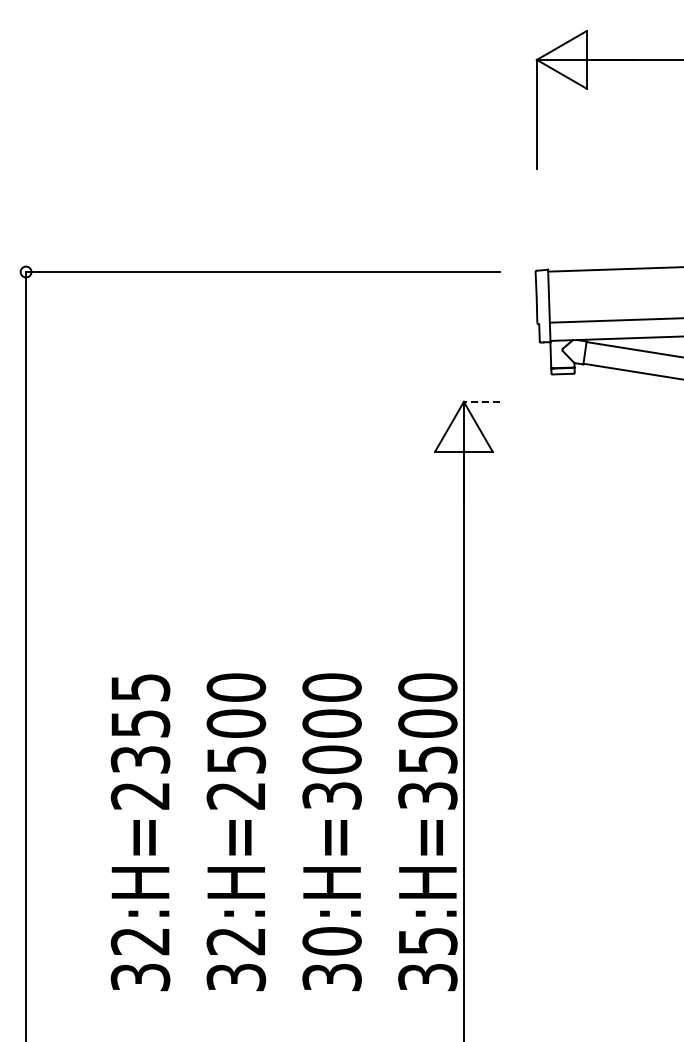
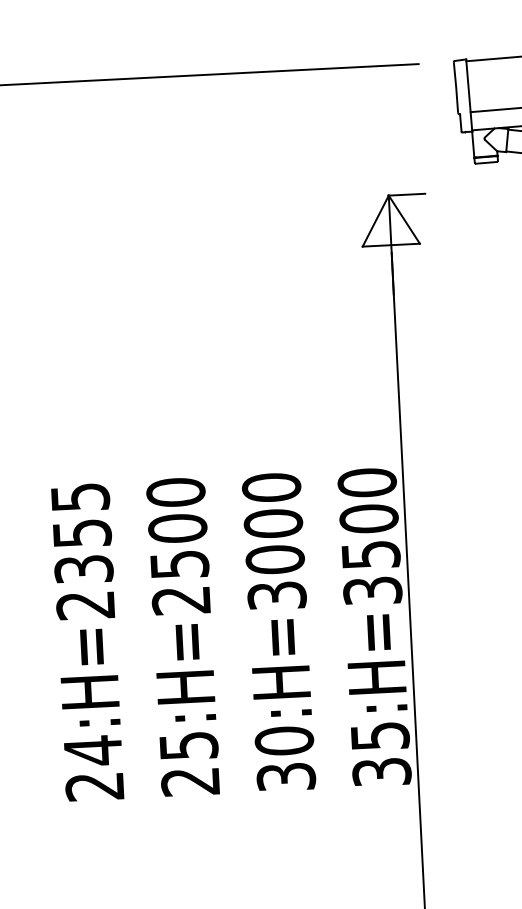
line: (481, 401) -> (406, 194), dashed -> solid
text: (140, 958) -> (93, 767), 32:H=2355 -> 24:H=2355
text: (236, 959) -> (189, 764), 32:H=2500 -> 25:H=2500

